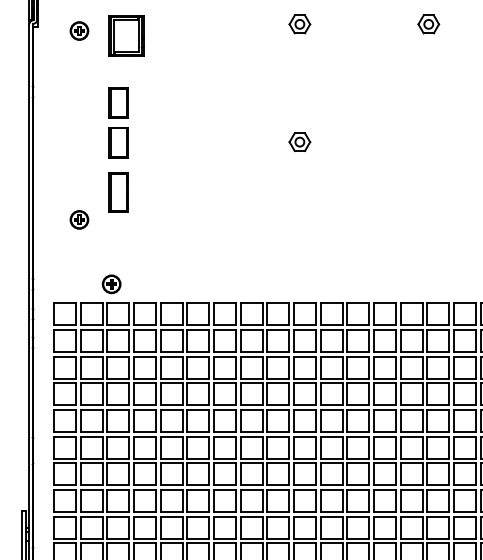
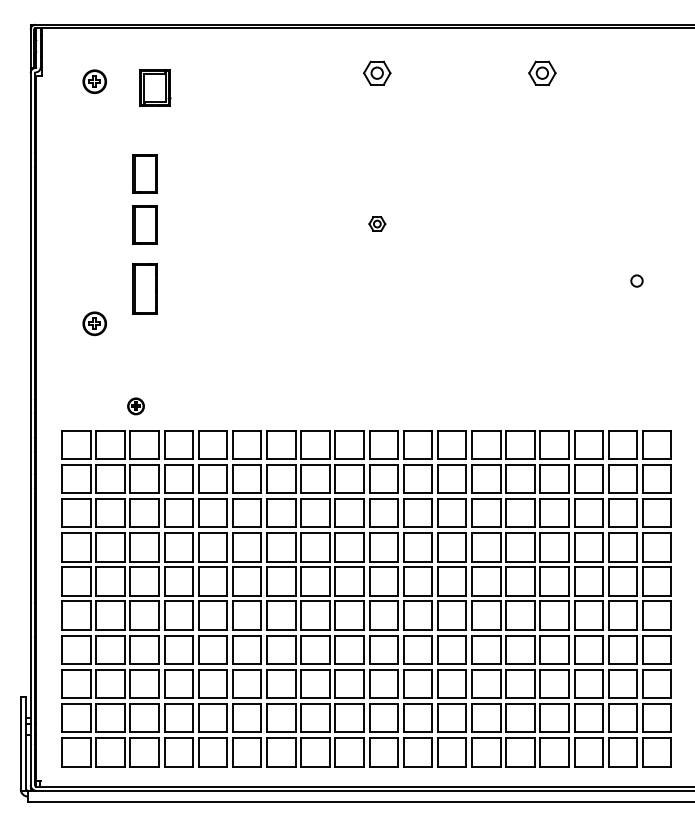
part: (126, 36) -> (154, 88), size x0.7
part: (300, 141) -> (377, 223), size x0.6
part: (111, 284) -> (135, 406), size x0.7

